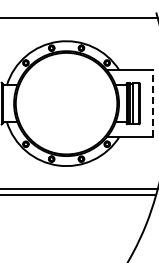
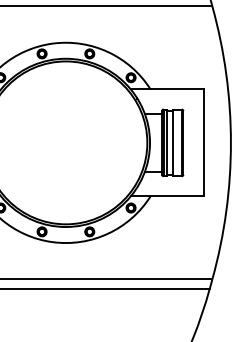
line: (152, 103) -> (203, 142), dashed -> solid

